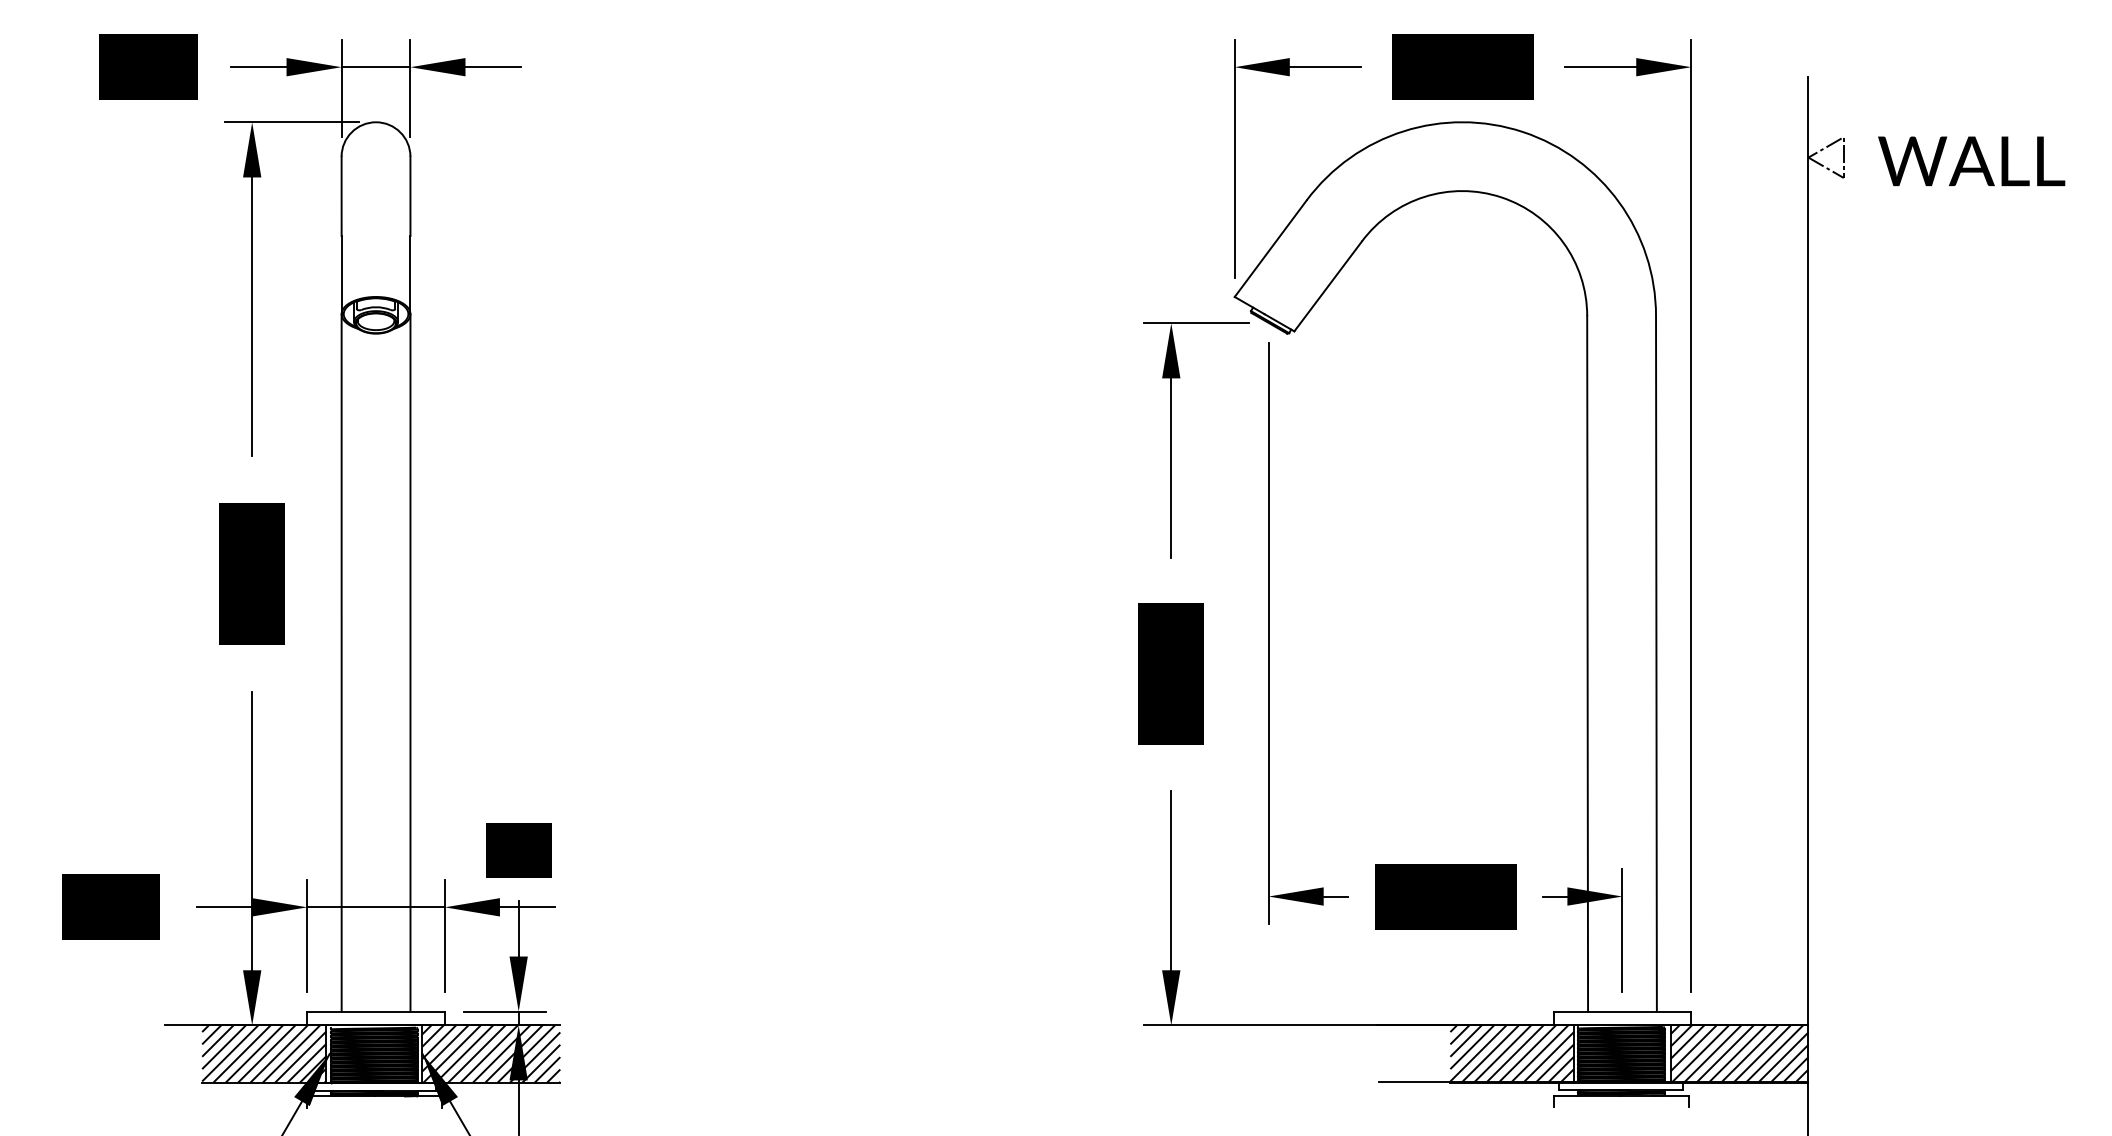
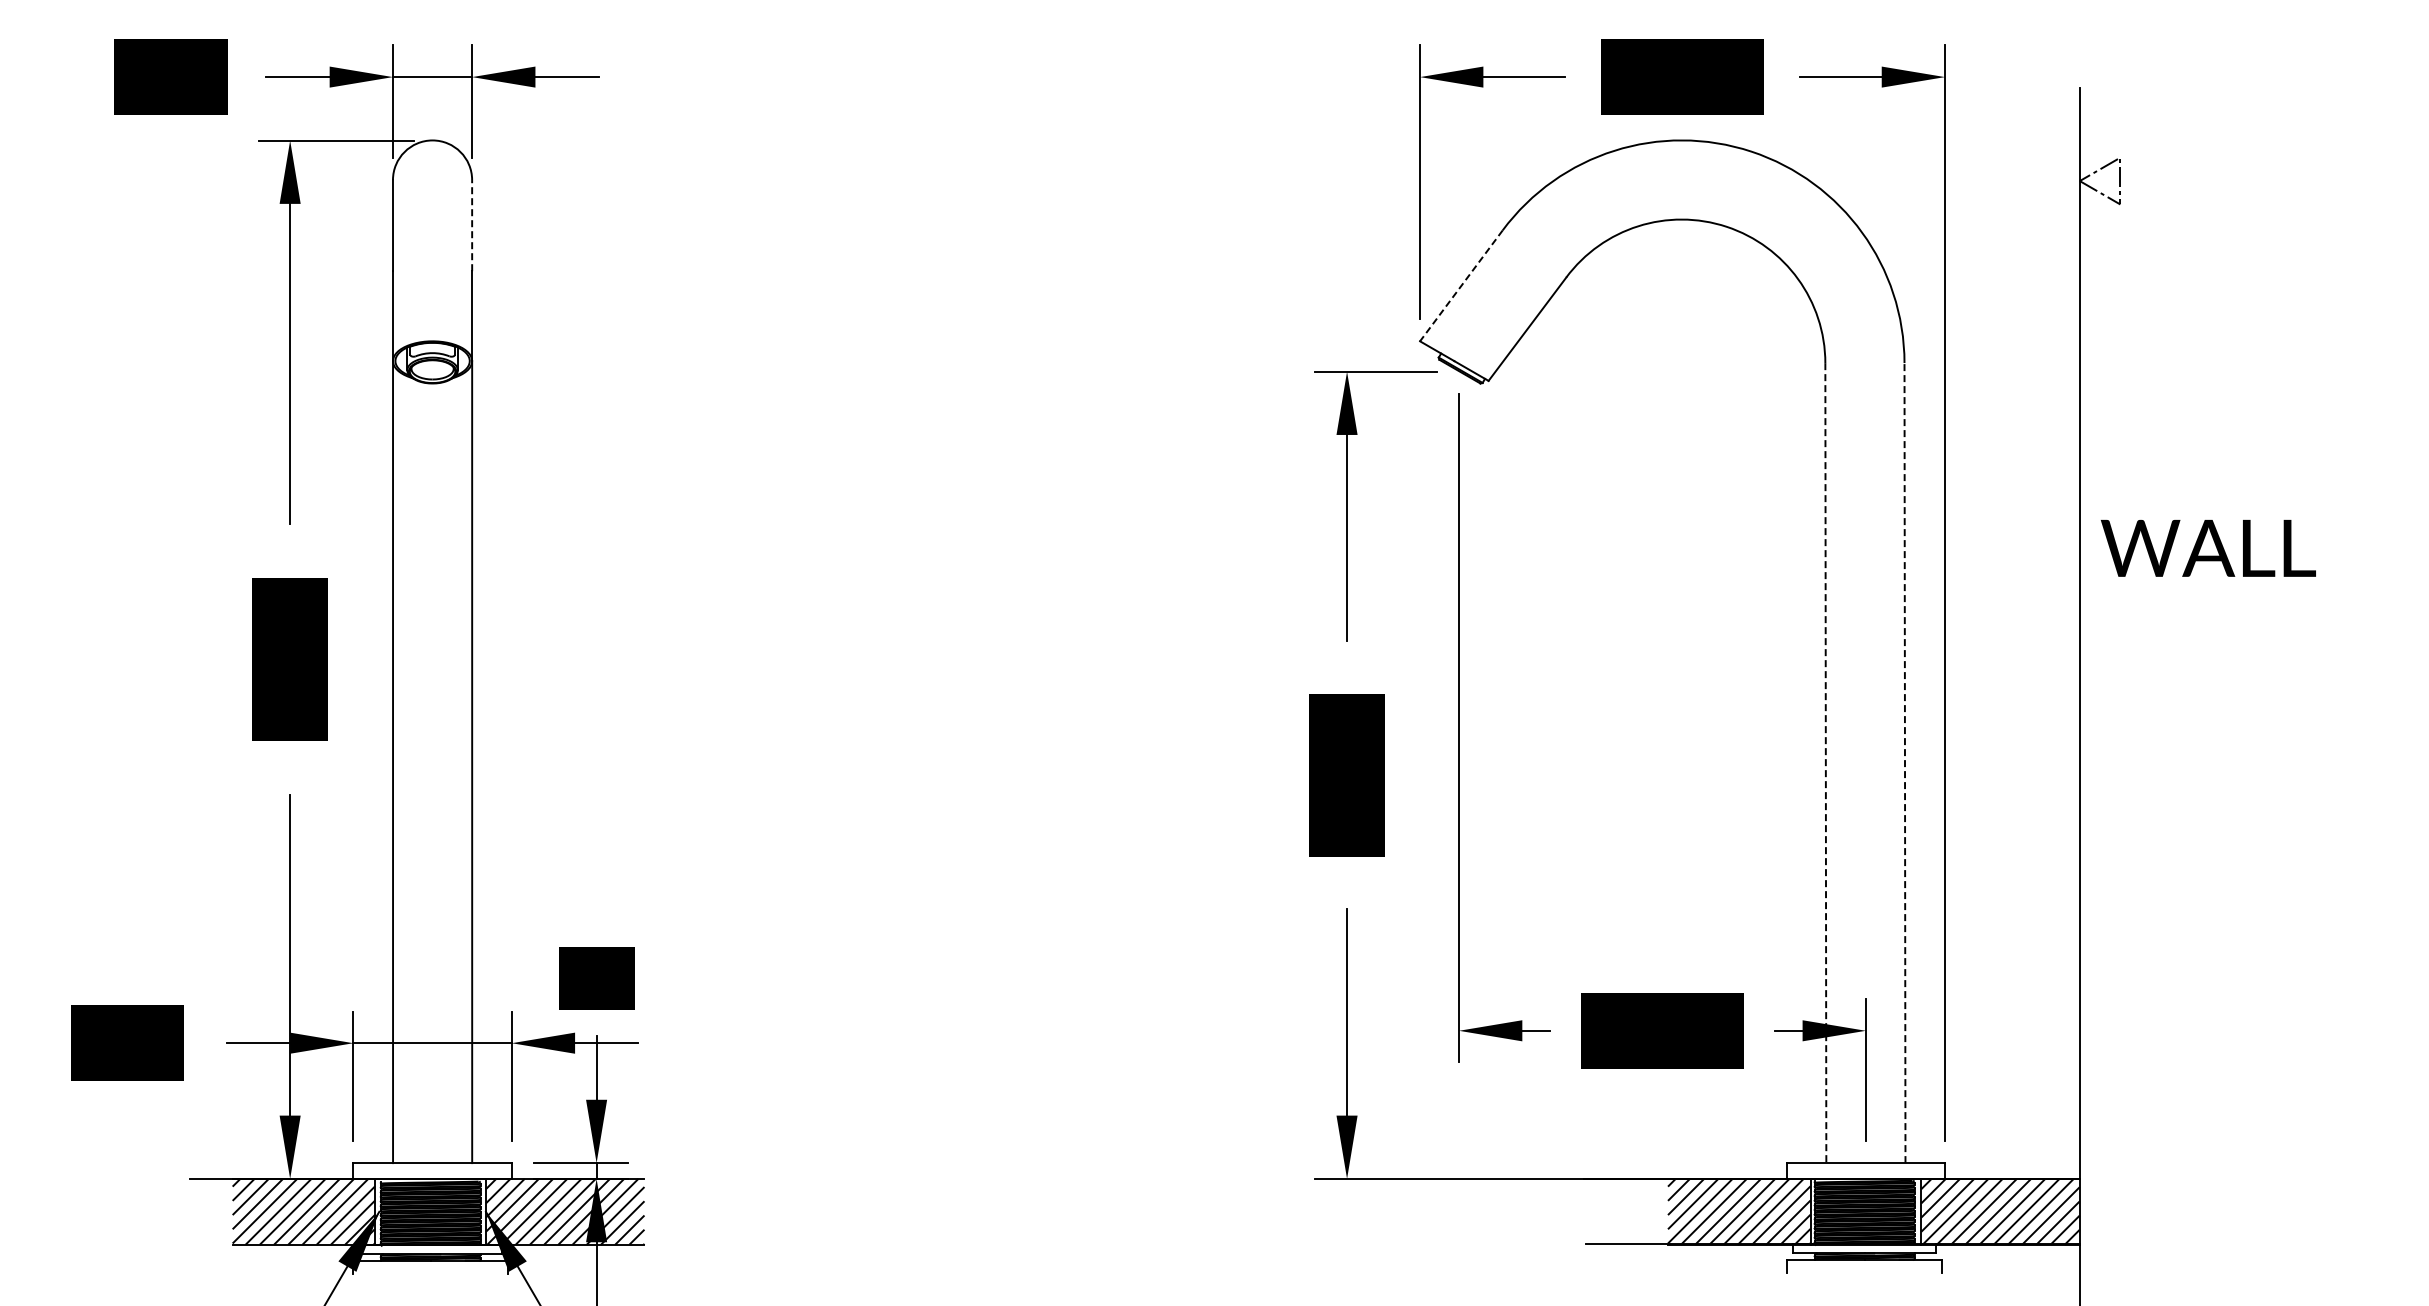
text: (1970, 161) -> (2207, 548), moved
line: (410, 196) -> (472, 225), solid -> dashed
line: (1270, 249) -> (1461, 286), solid -> dashed
line: (1656, 663) -> (1904, 762), solid -> dashed
line: (1587, 664) -> (1825, 763), solid -> dashed

